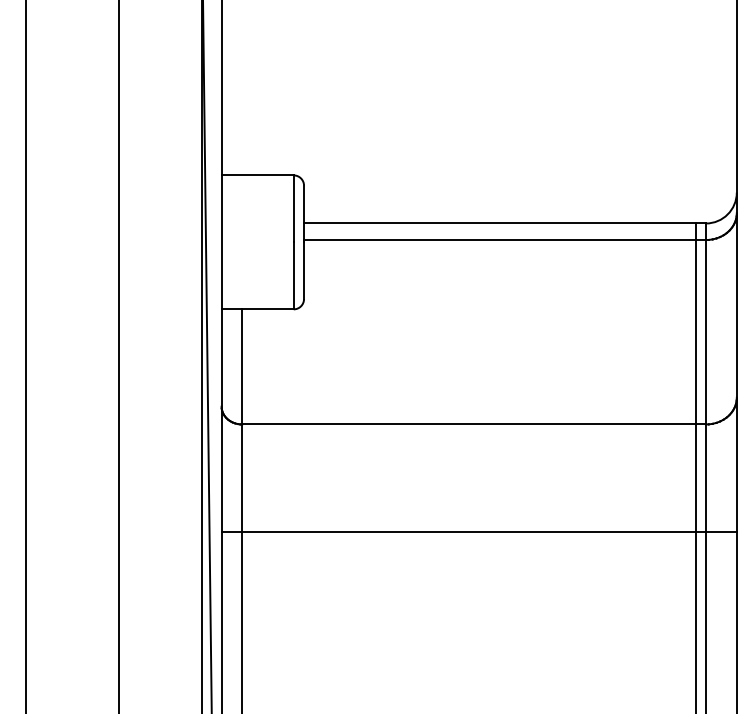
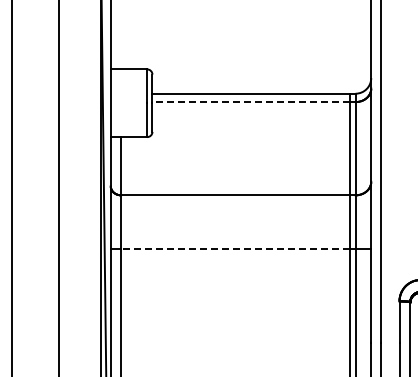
line: (499, 240) -> (251, 102), solid -> dashed
line: (468, 531) -> (235, 249), solid -> dashed

